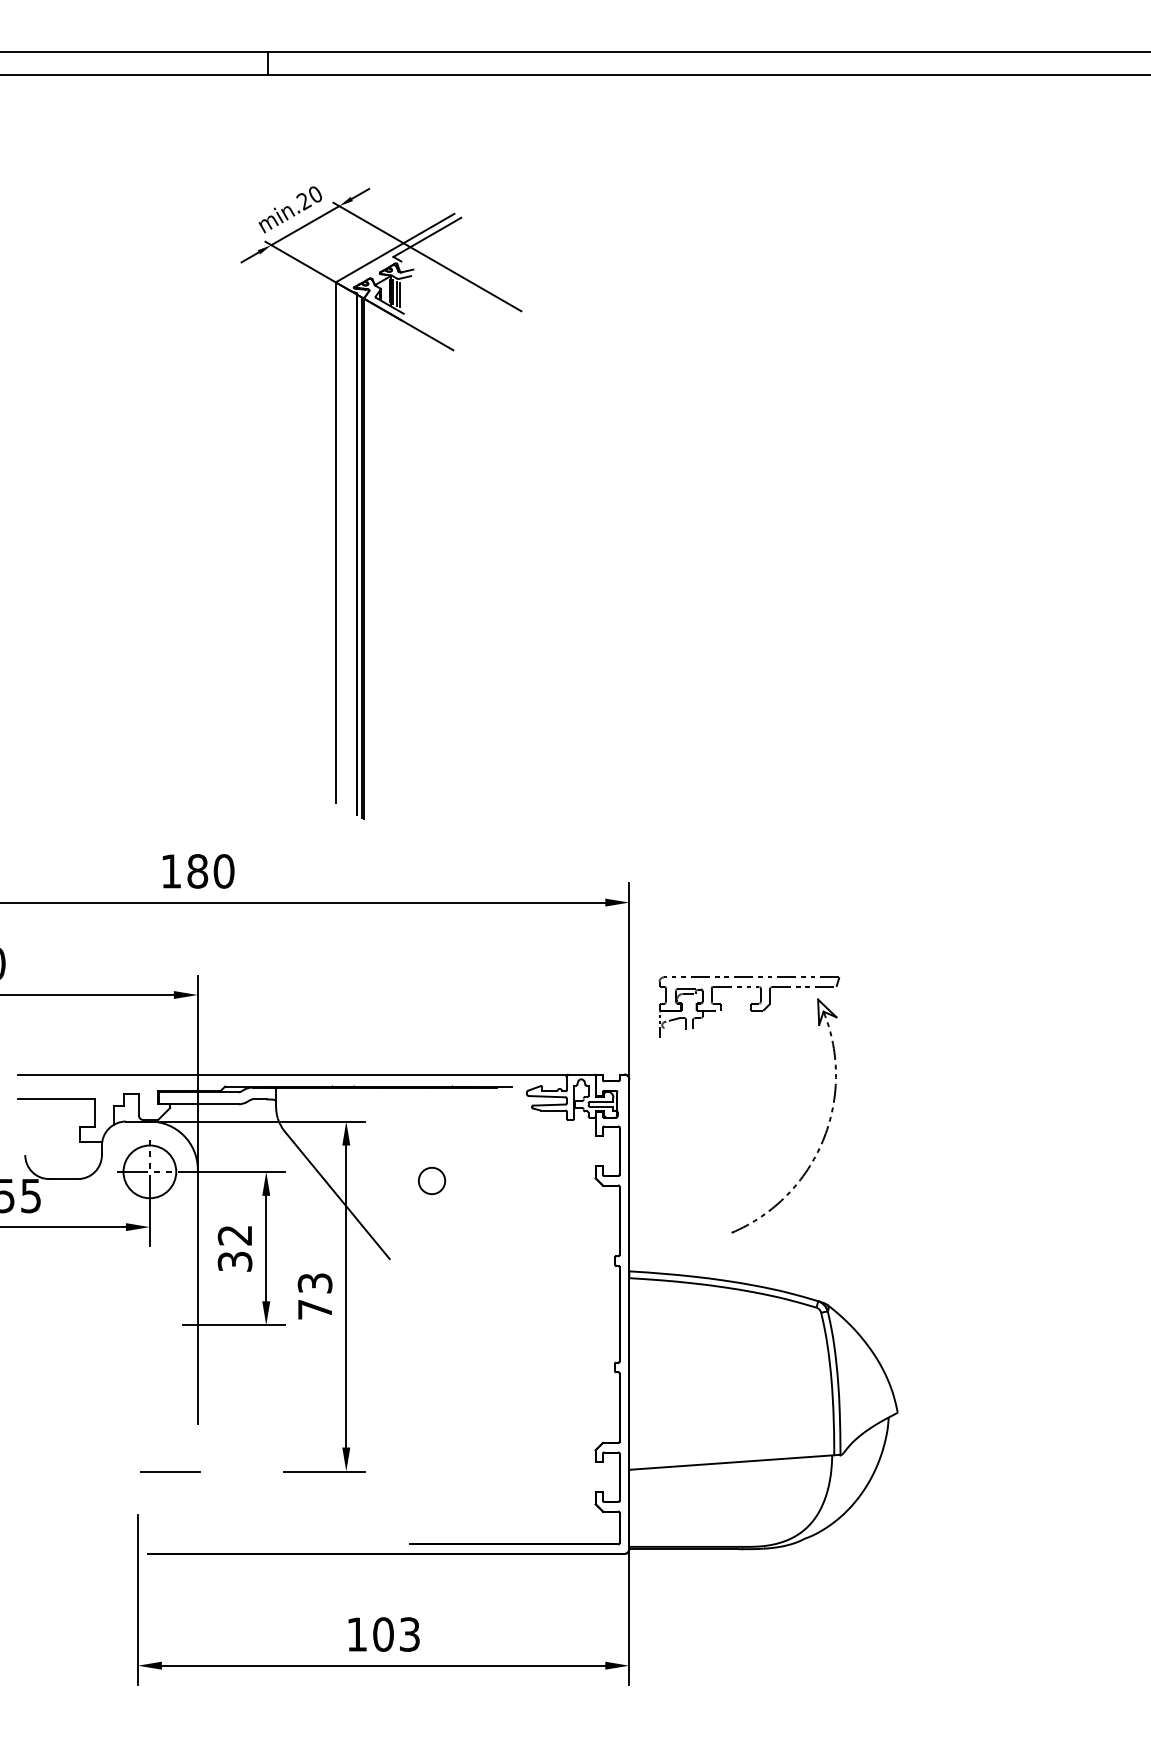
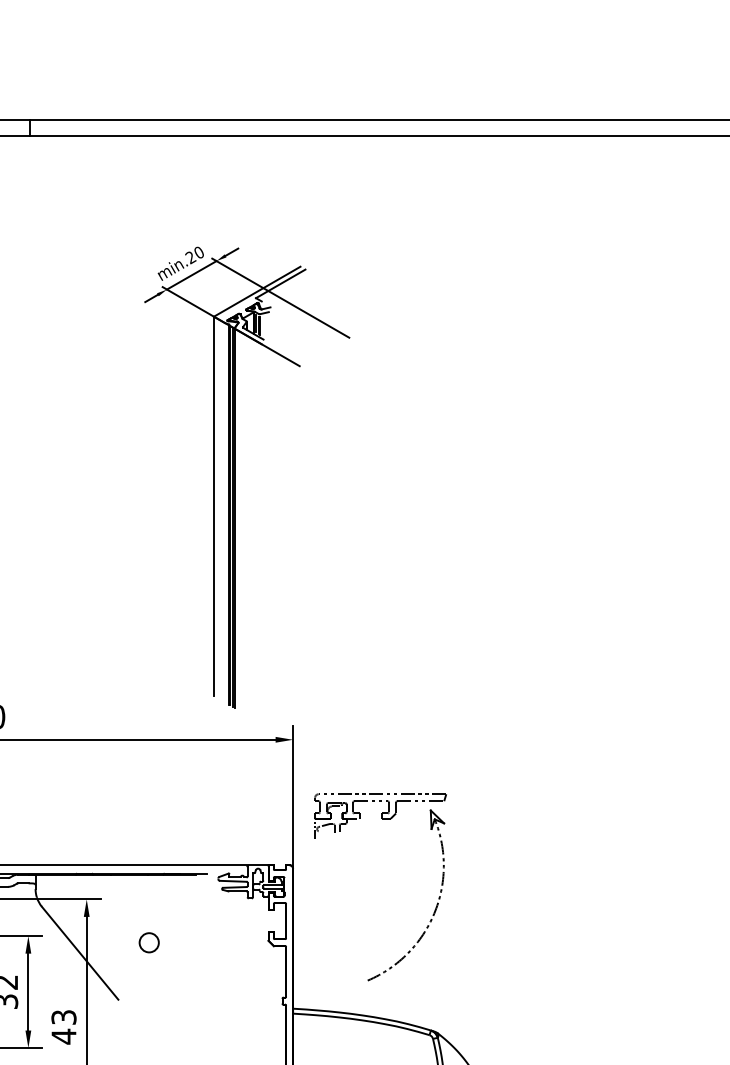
part: (364, 502) -> (234, 477), moved
text: (314, 1309) -> (63, 1036), 73 -> 43

